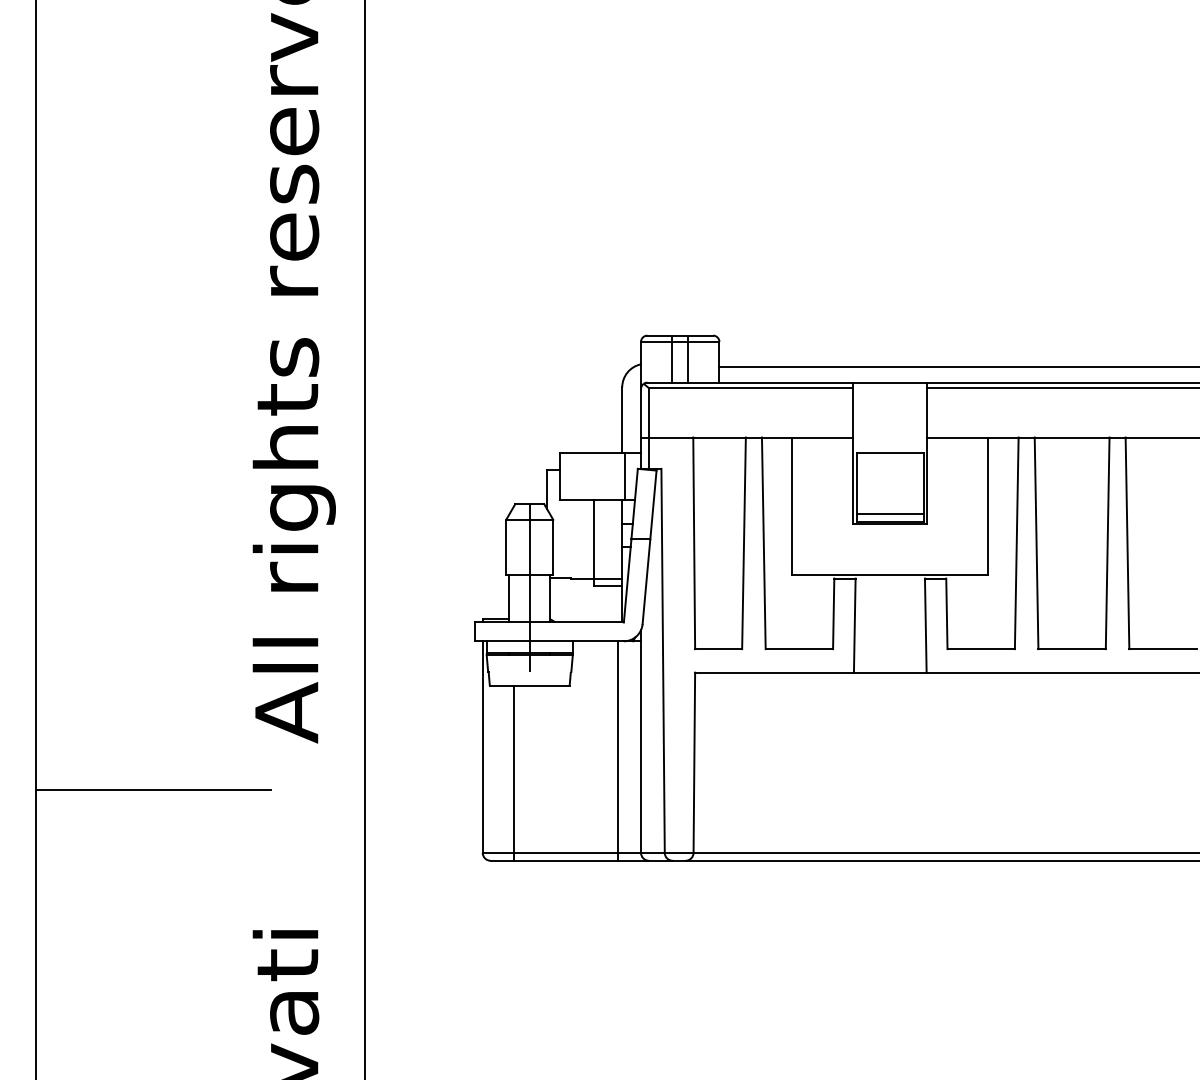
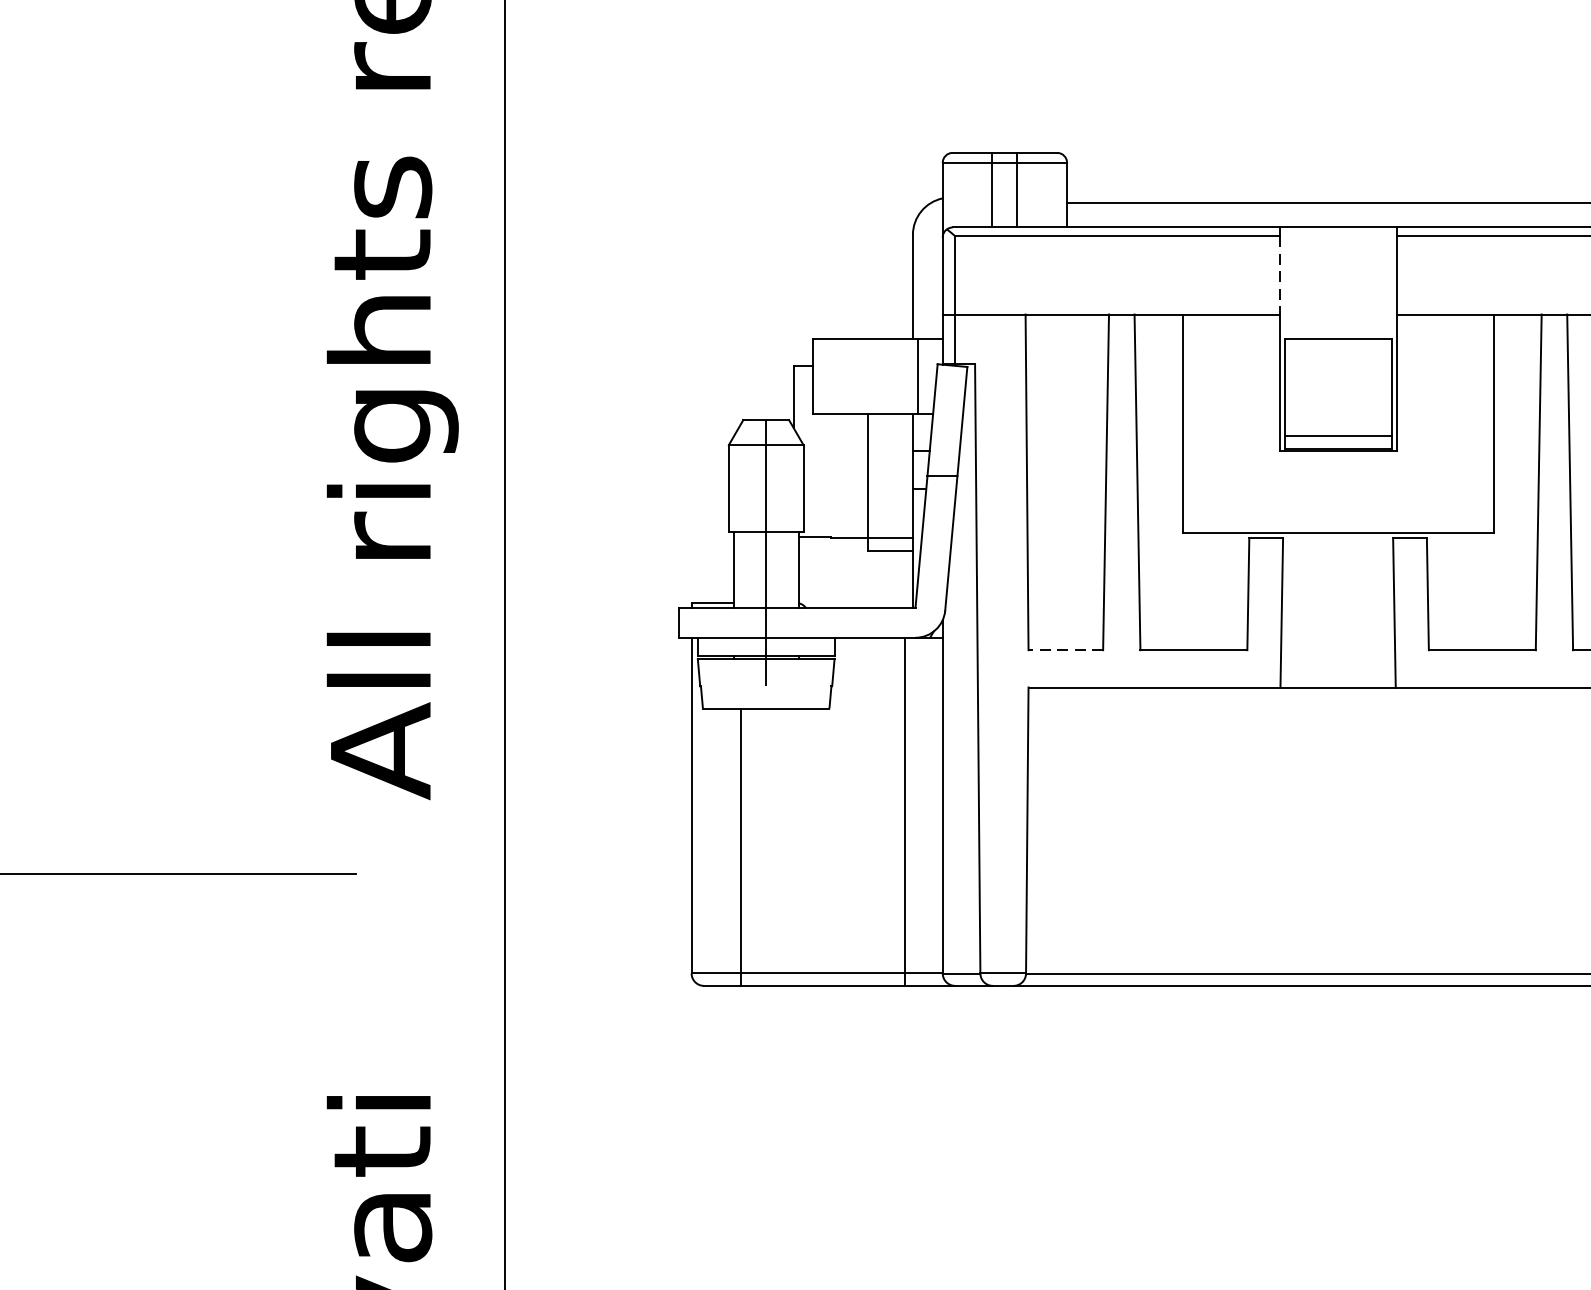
line: (853, 412) -> (1279, 274), solid -> dashed
line: (718, 649) -> (1065, 650), solid -> dashed

